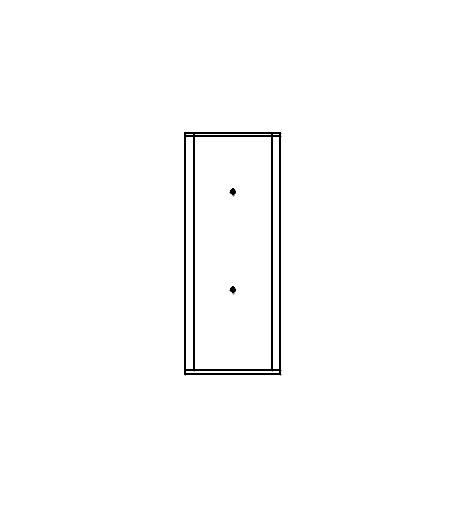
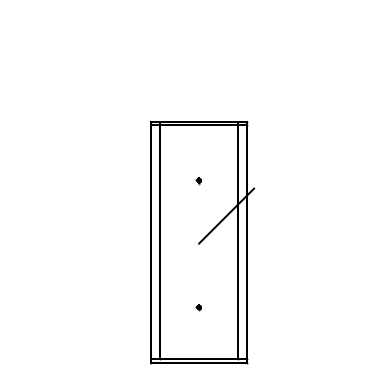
line: (259, 226) -> (225, 215), added
part: (232, 290) -> (198, 308), moved

